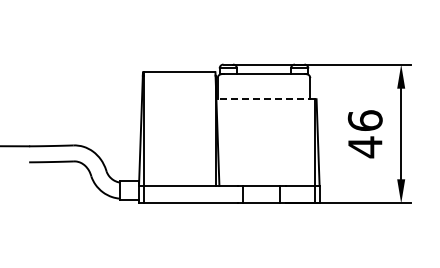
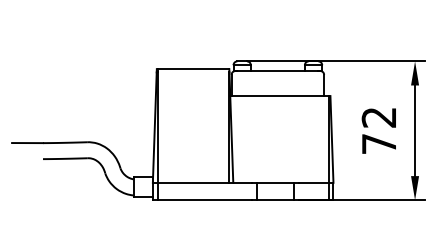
line: (265, 99) -> (279, 96), dashed -> solid
text: (364, 134) -> (378, 131), 46 -> 72

